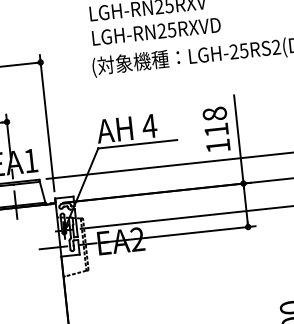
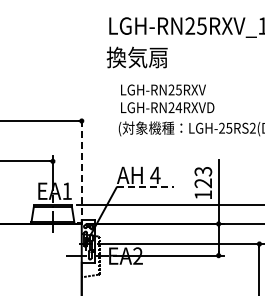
text: (171, 29) -> (178, 107), LGH-RN25RXVD -> LGH-RN24RXVD
text: (214, 122) -> (202, 177), 118 -> 123
line: (46, 123) -> (81, 165), solid -> dashed
line: (137, 144) -> (145, 187), solid -> dashed

